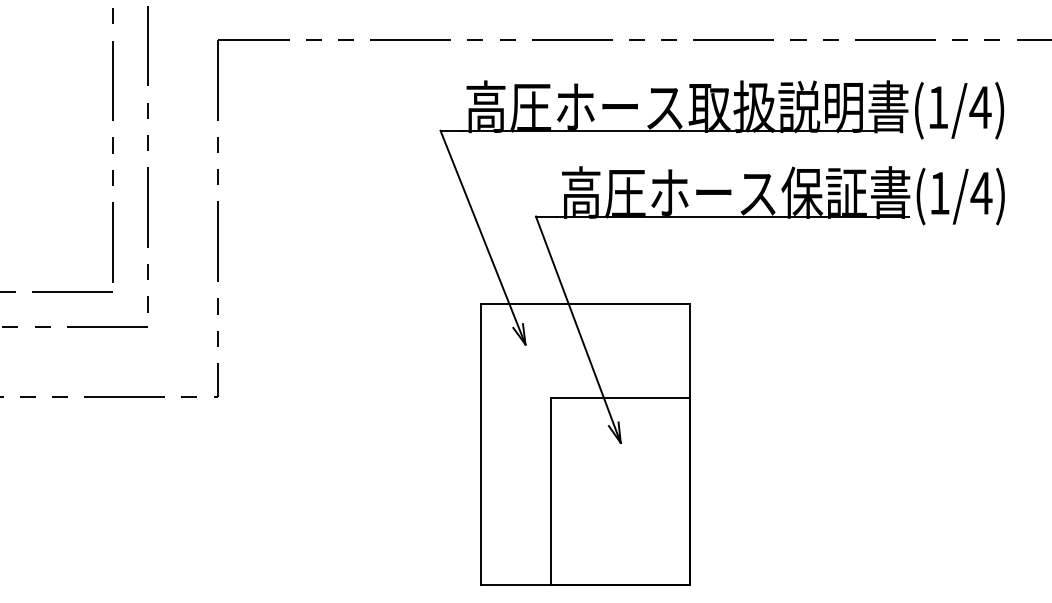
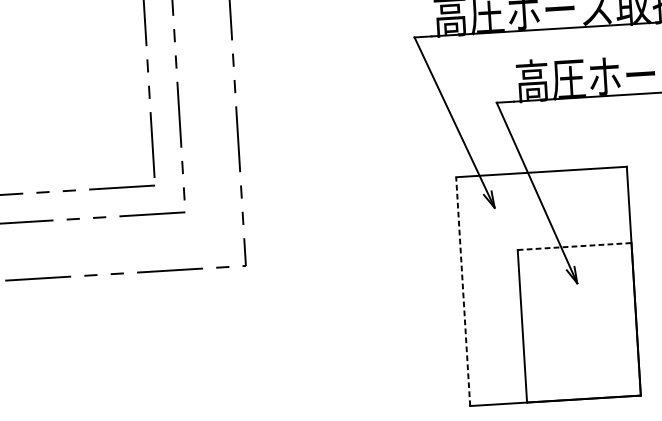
line: (620, 397) -> (574, 246), solid -> dashed
line: (480, 444) -> (462, 291), solid -> dashed

